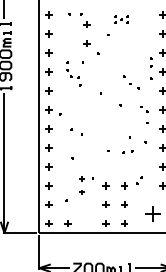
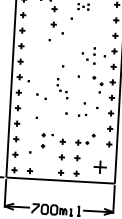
part: (151, 62) -> (94, 51), moved
part: (73, 73) -> (62, 88), moved
part: (144, 109) -> (98, 81), size x1.6
part: (139, 180) -> (90, 139), size x1.6

